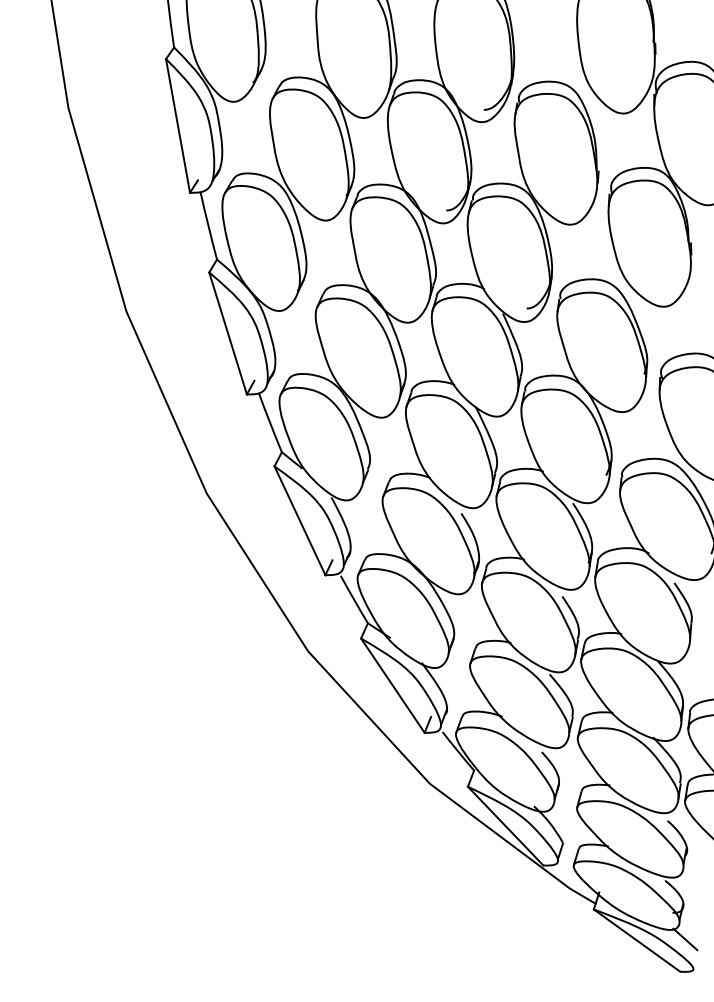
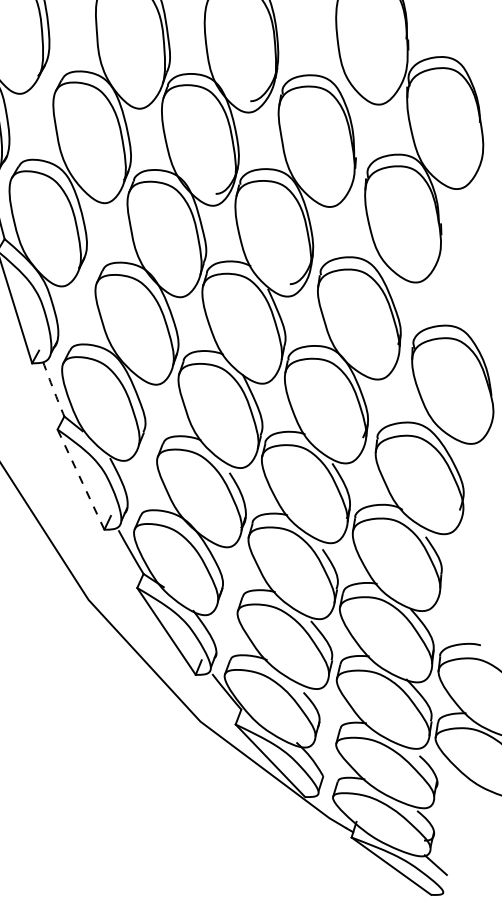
arc: (270, 422) -> (53, 389), solid -> dashed
line: (299, 520) -> (80, 479), solid -> dashed

